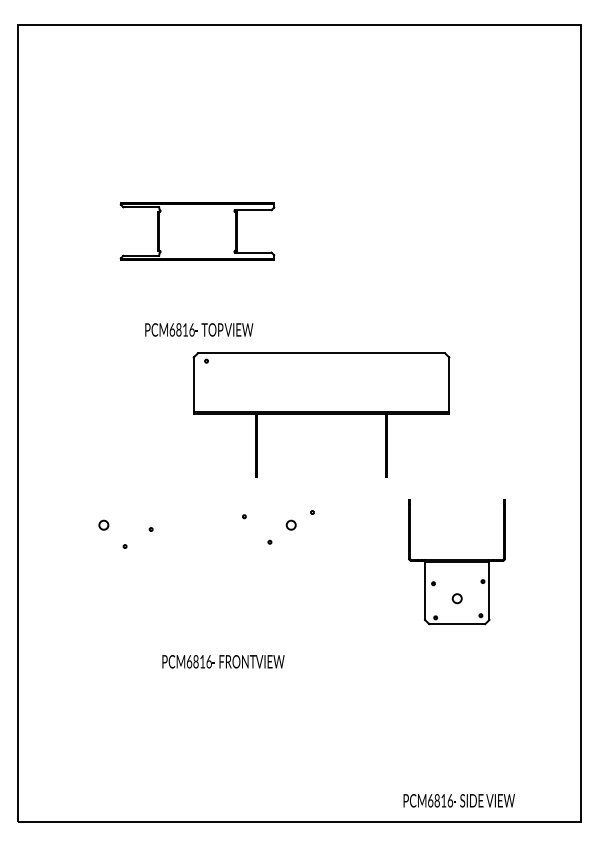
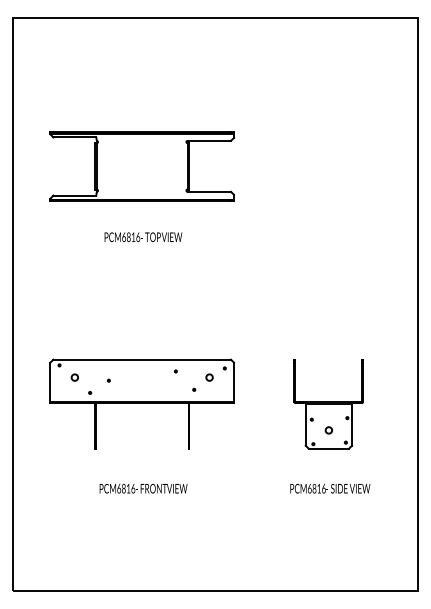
part: (197, 231) -> (142, 166), size x1.67
part: (321, 414) -> (142, 403), moved
text: (223, 661) -> (143, 488), moved
text: (458, 800) -> (329, 488), moved

